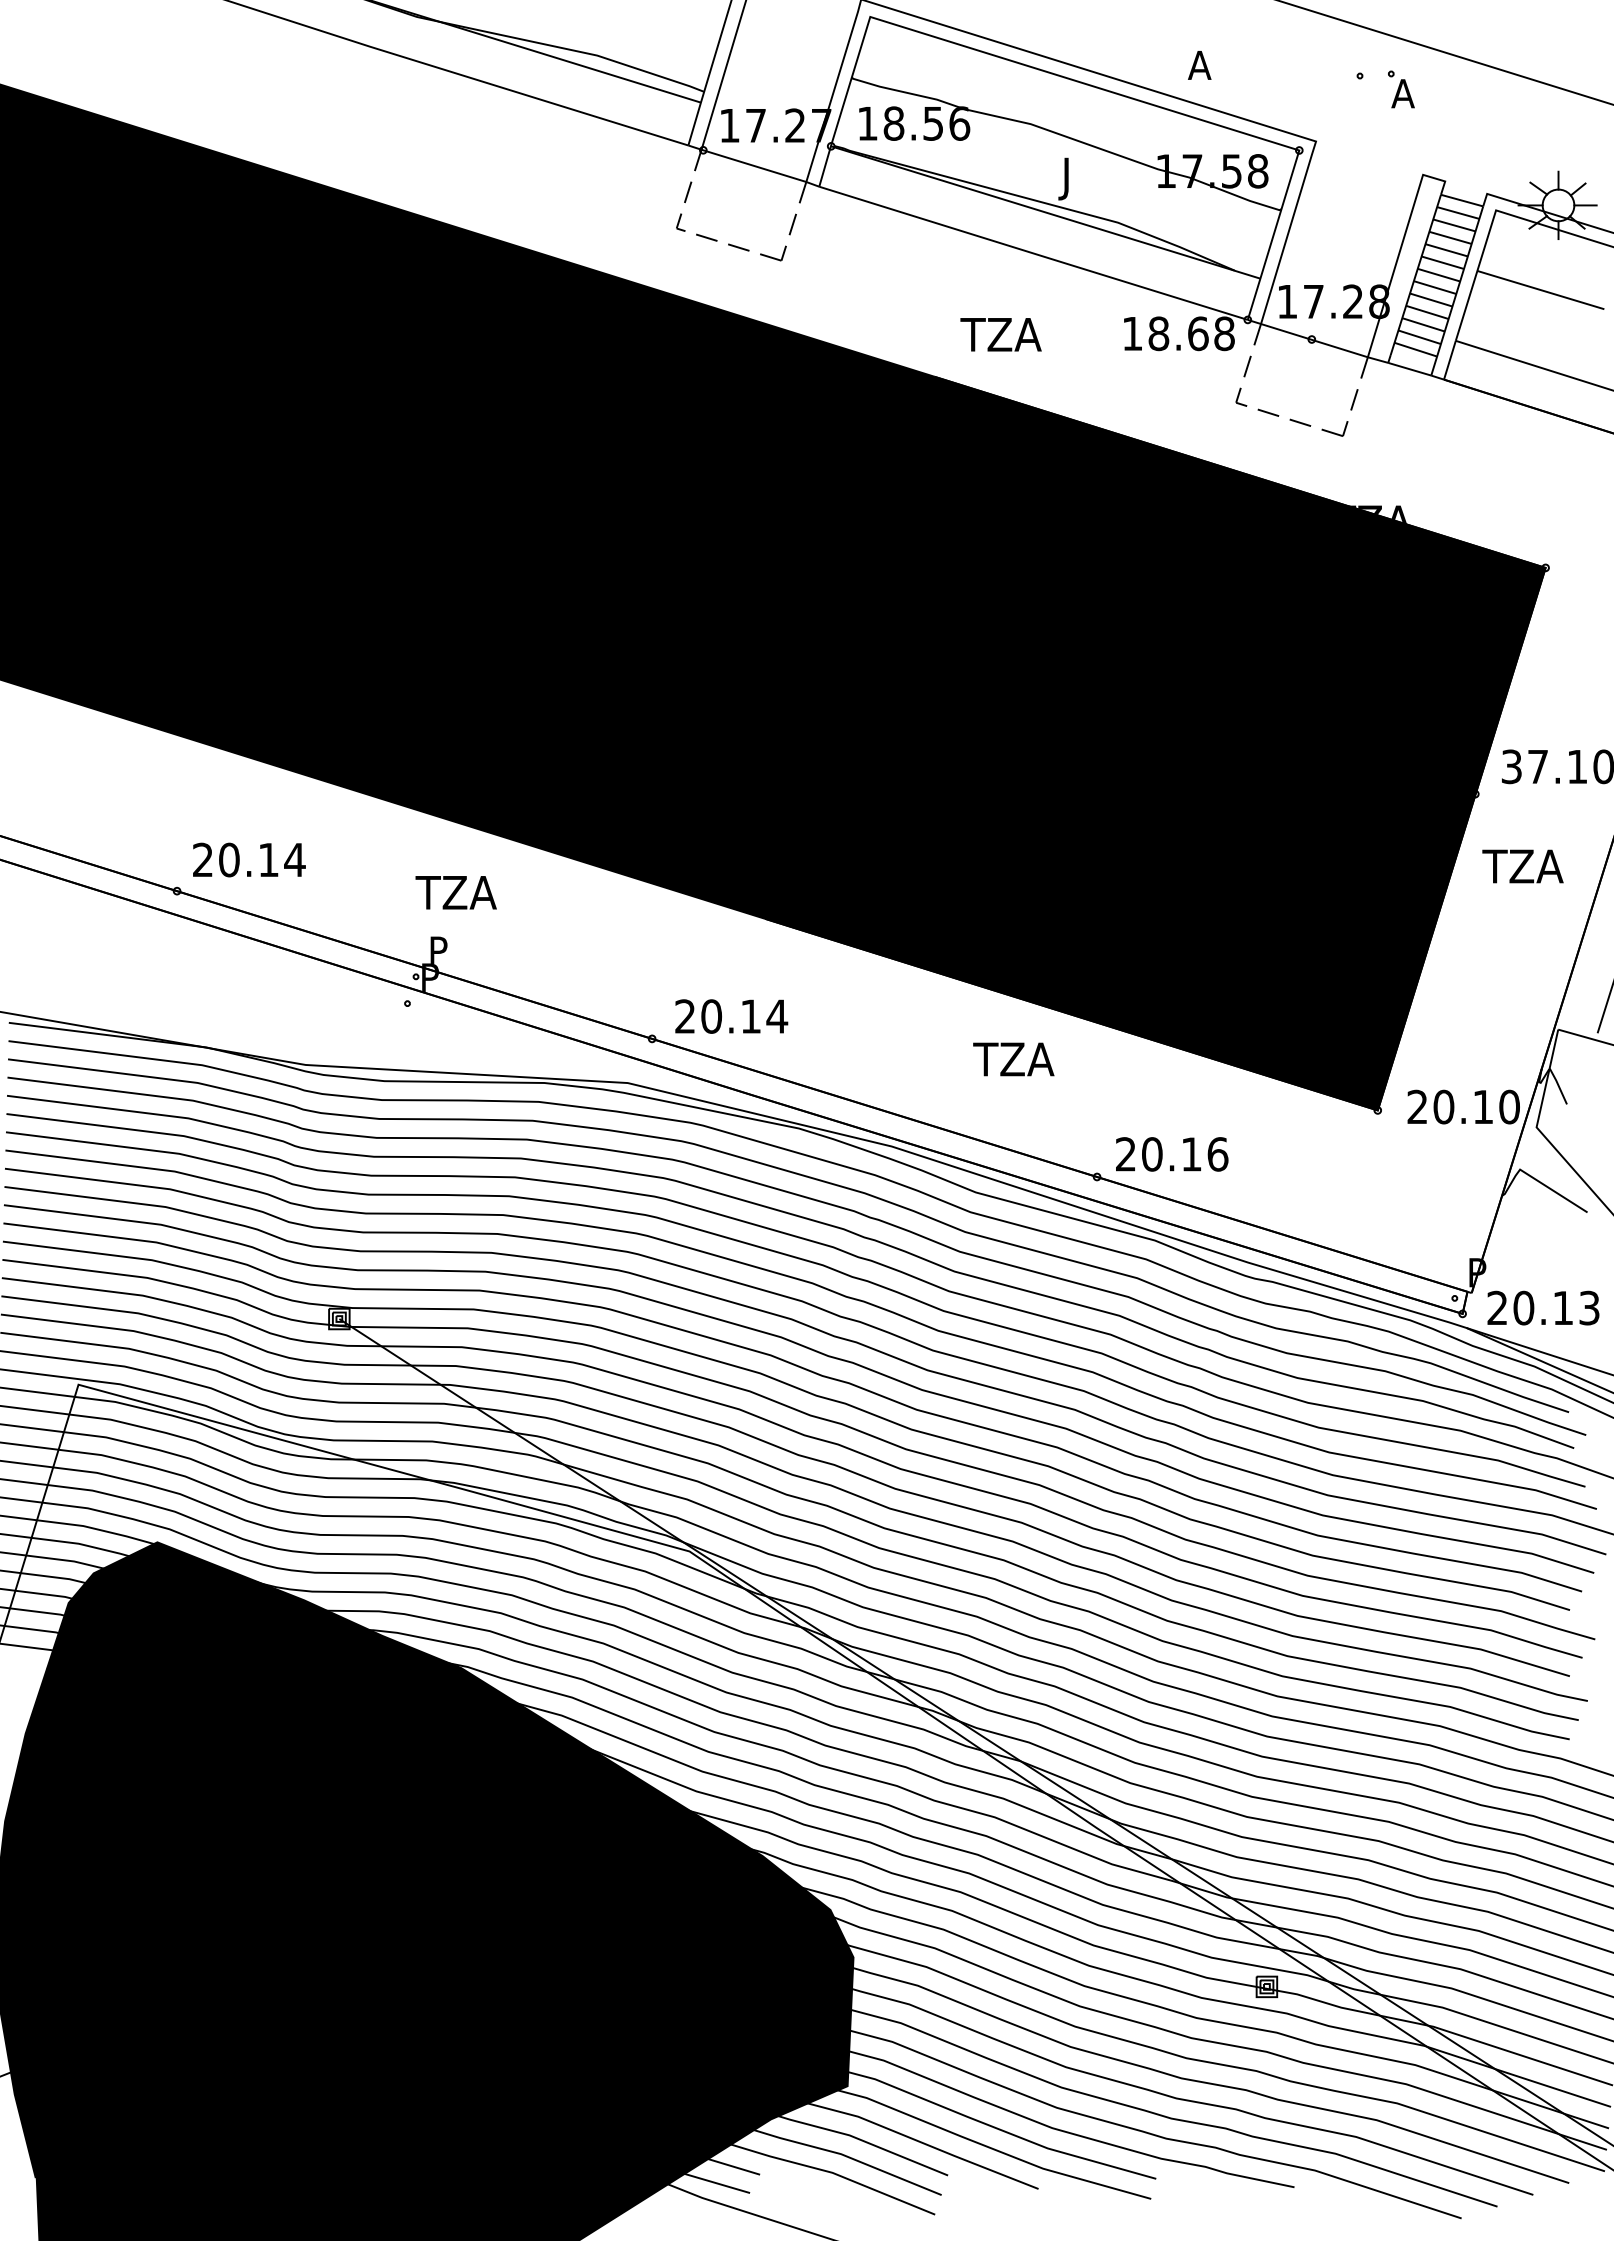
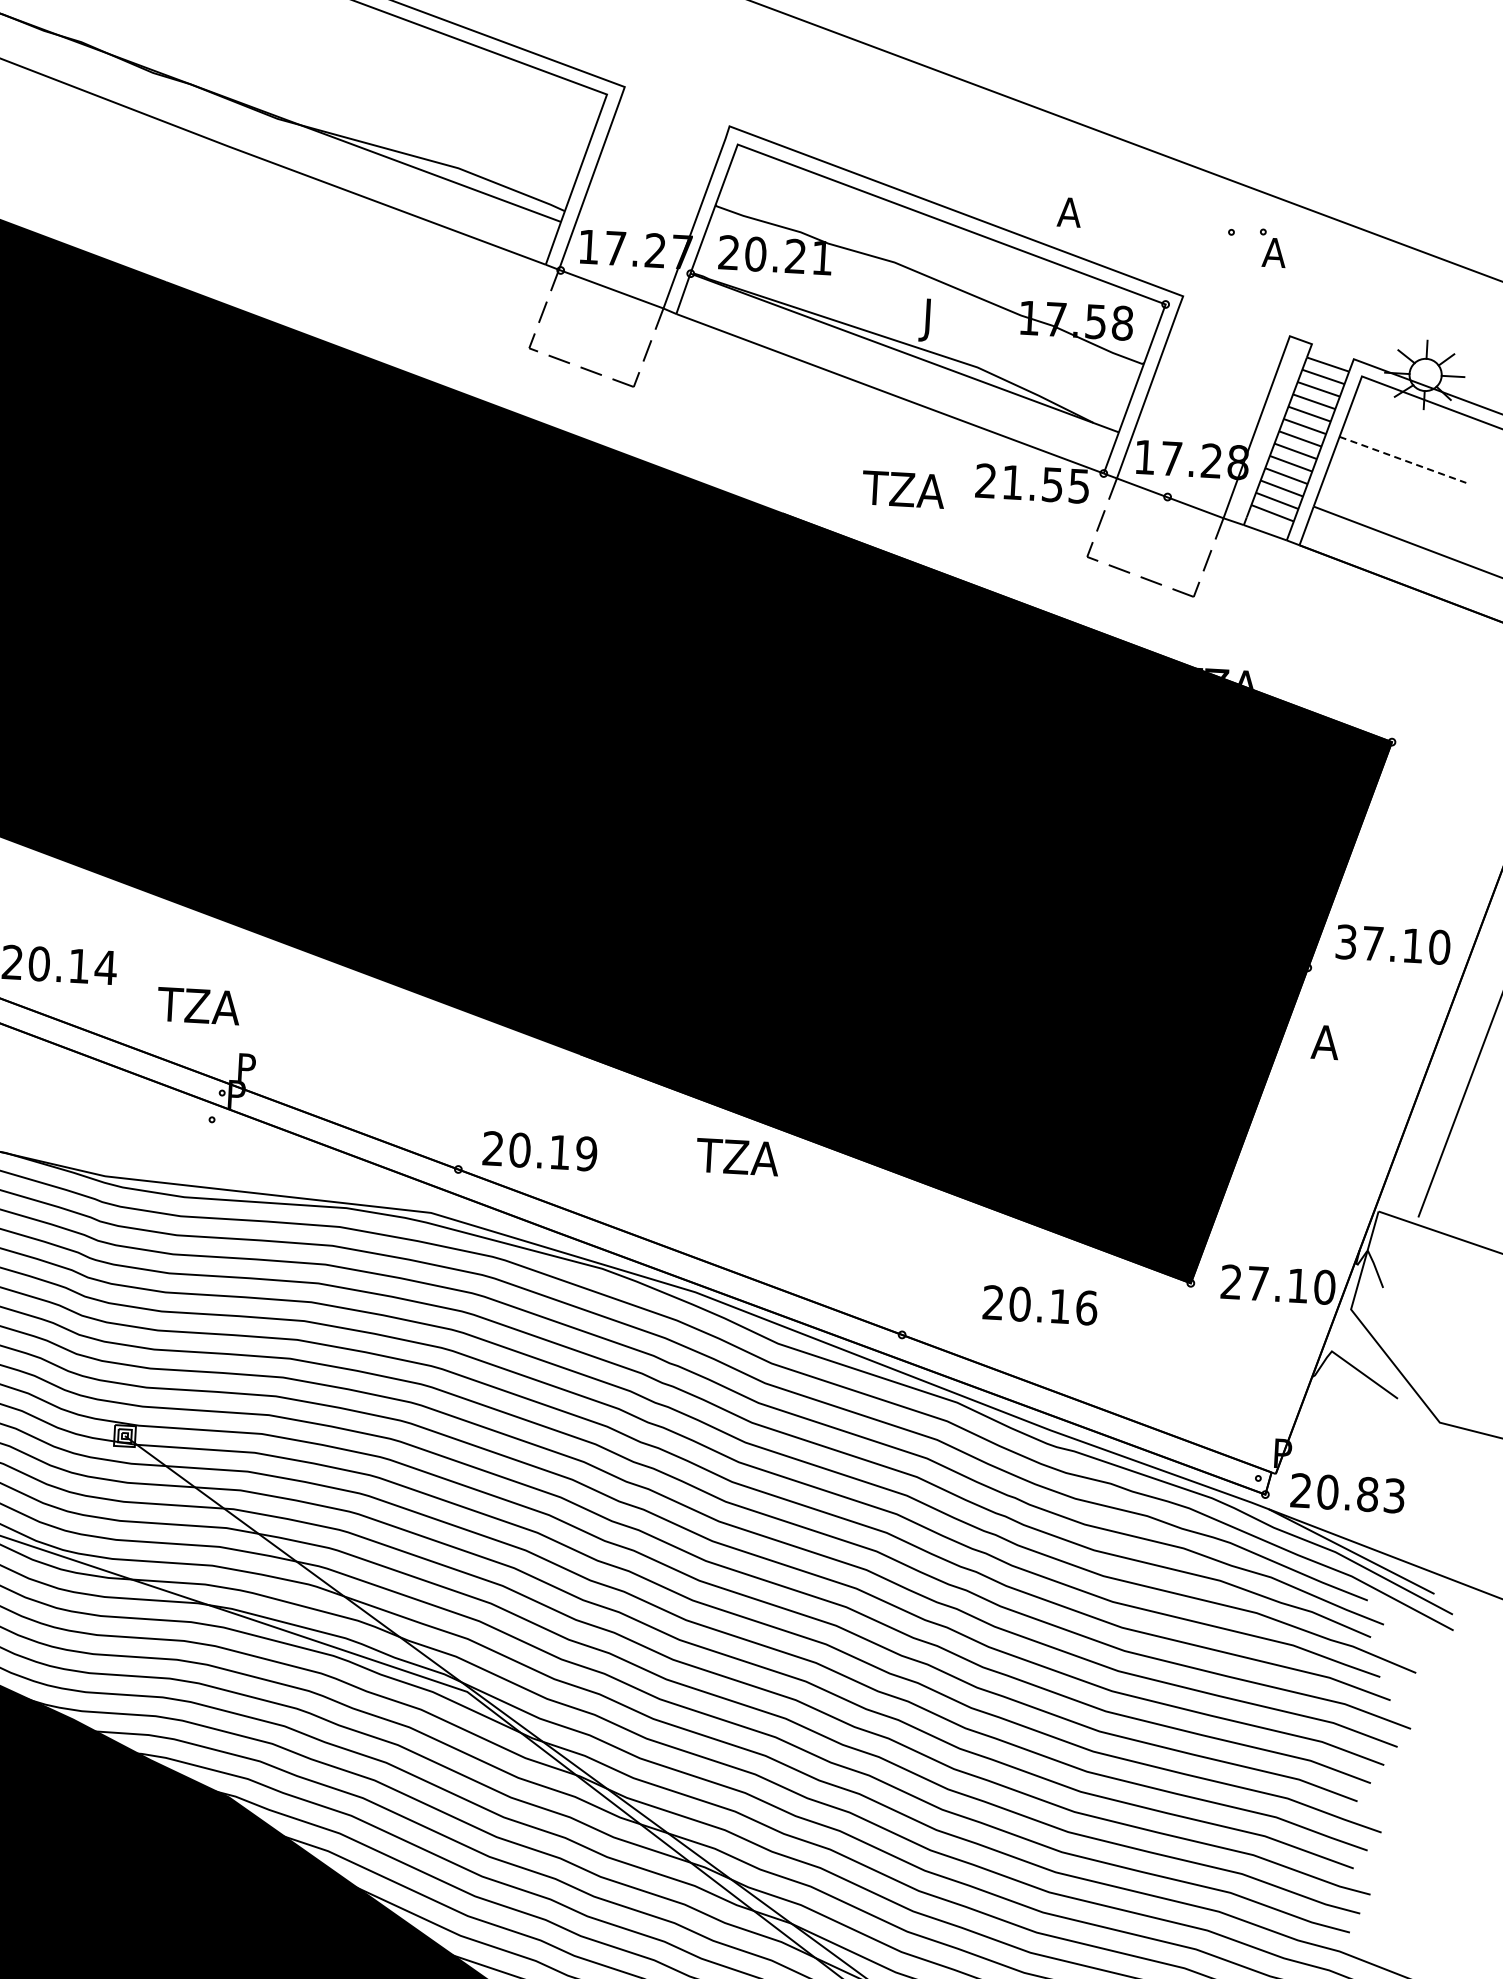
text: (913, 123) -> (775, 255), 18.56 -> 20.21
line: (1541, 290) -> (1403, 460), solid -> dashed
text: (1178, 333) -> (1032, 483), 18.68 -> 21.55
text: (1000, 334) -> (902, 489), moved
text: (1522, 866) -> (1351, 1043), TZA -> A
text: (455, 892) -> (198, 1005), moved
text: (777, 1016) -> (586, 1153), 20.14 -> 20.19
text: (1013, 1059) -> (737, 1157), moved
text: (1443, 1106) -> (1257, 1283), 20.10 -> 27.10
text: (1172, 1154) -> (1040, 1305), moved
text: (1563, 1307) -> (1368, 1493), 20.13 -> 20.83

